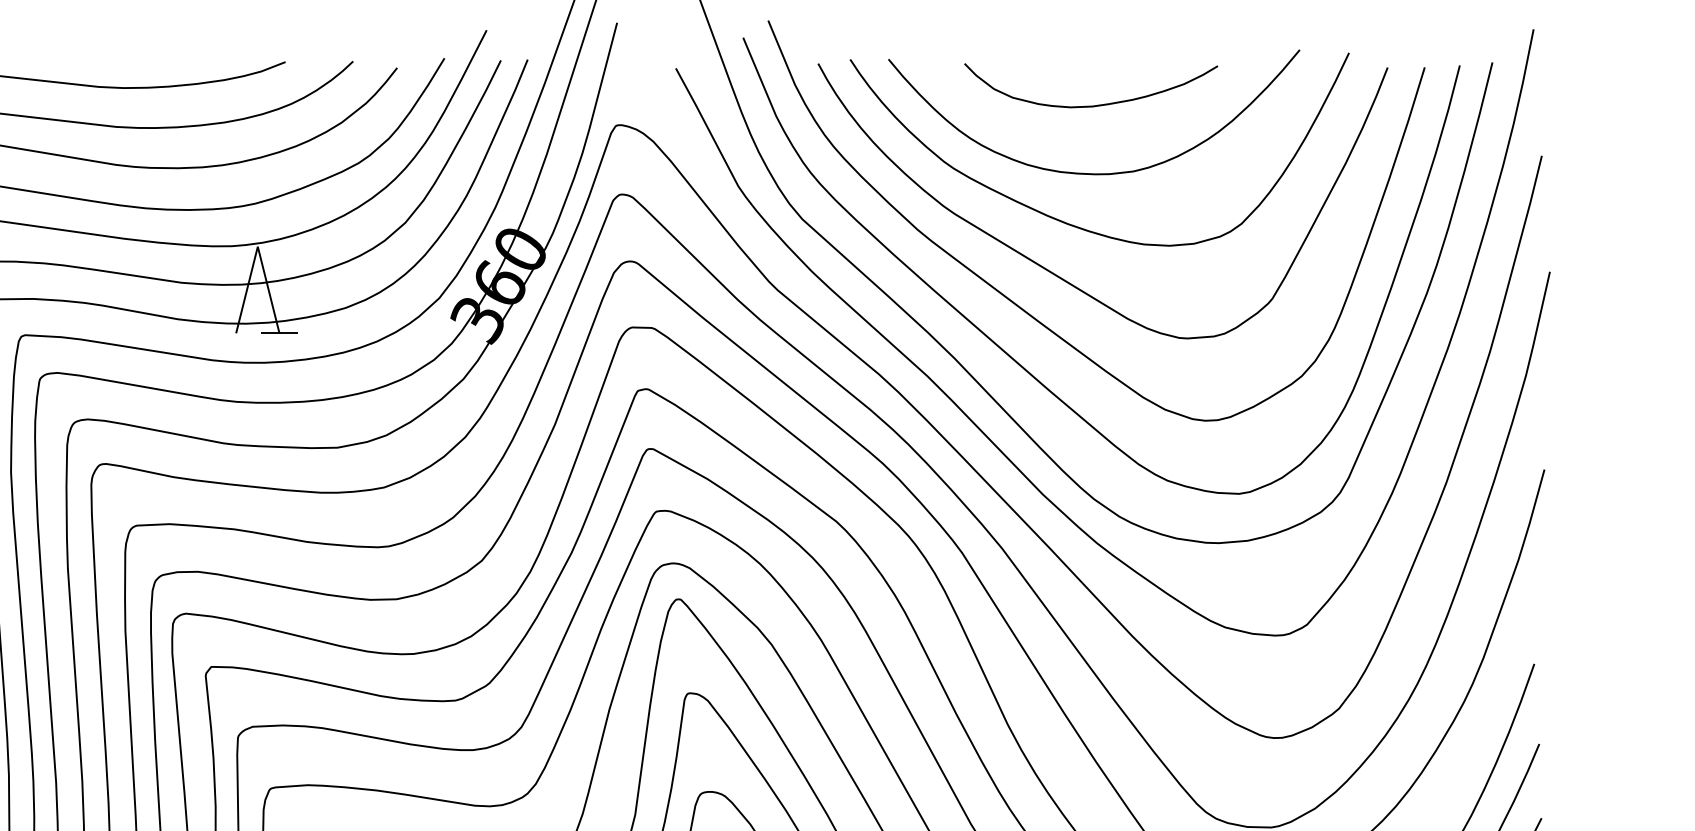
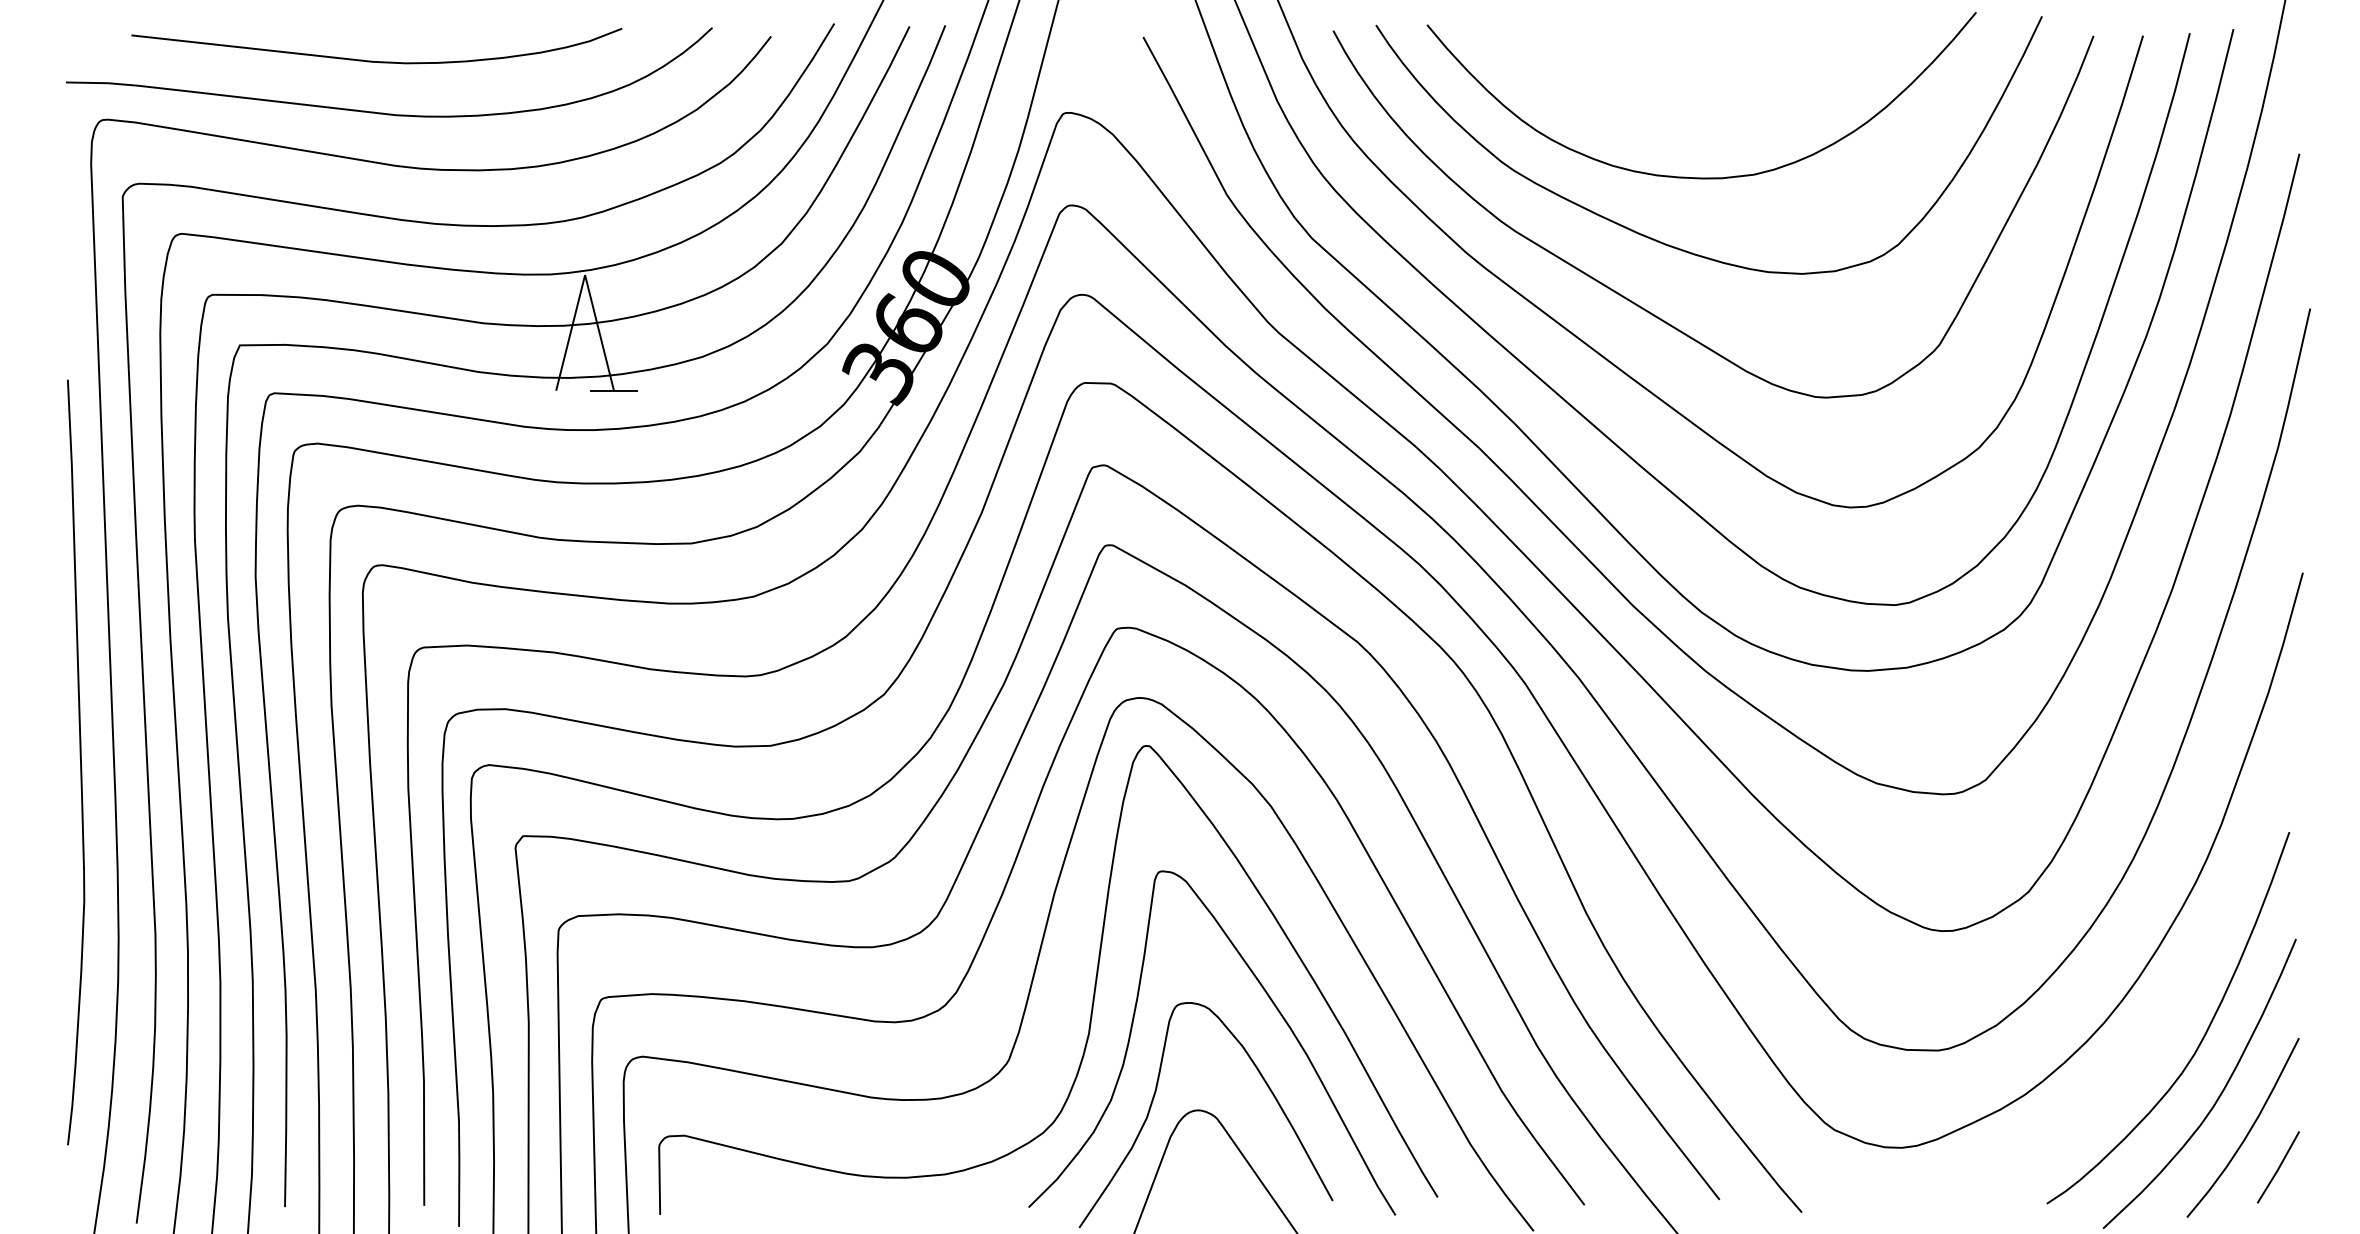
curve: (1093, 105) -> (1700, 86), removed

